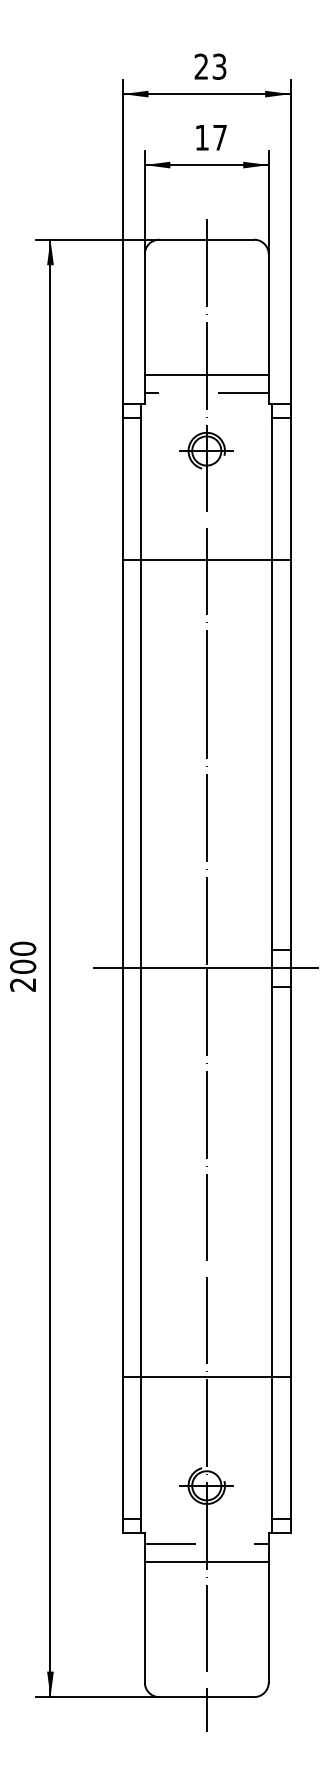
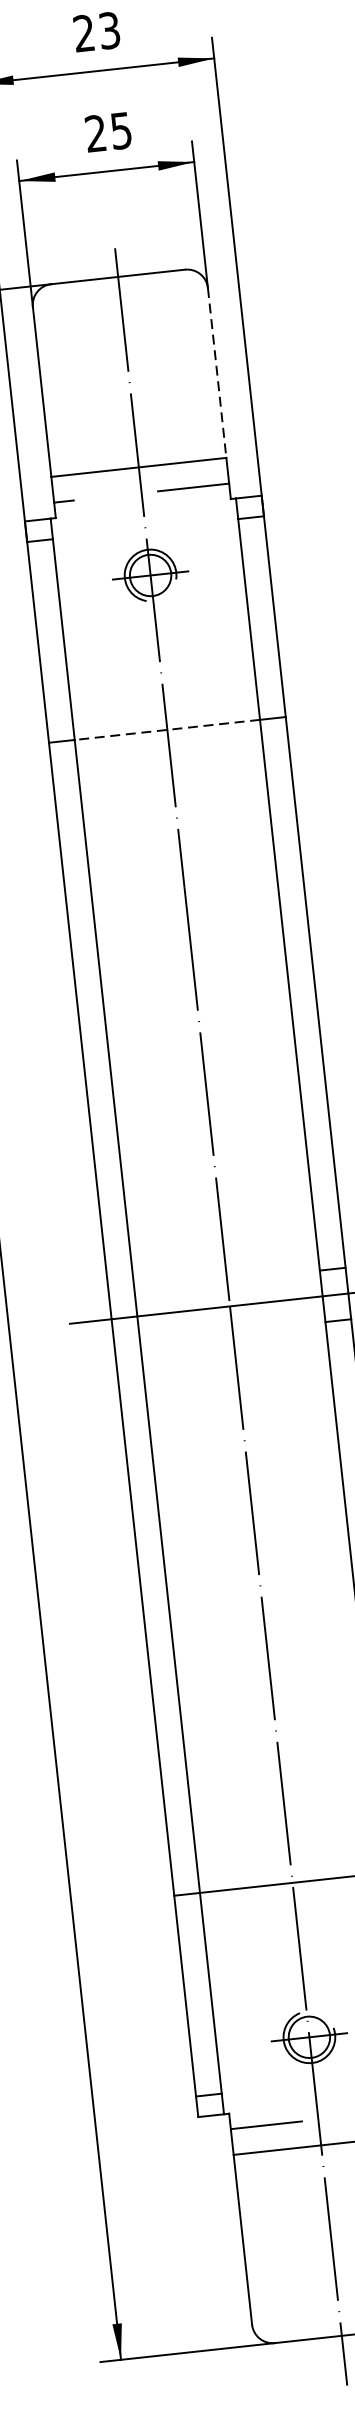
text: (210, 137) -> (107, 131), 17 -> 25
line: (268, 314) -> (216, 373), solid -> dashed
line: (206, 560) -> (166, 730), solid -> dashed

